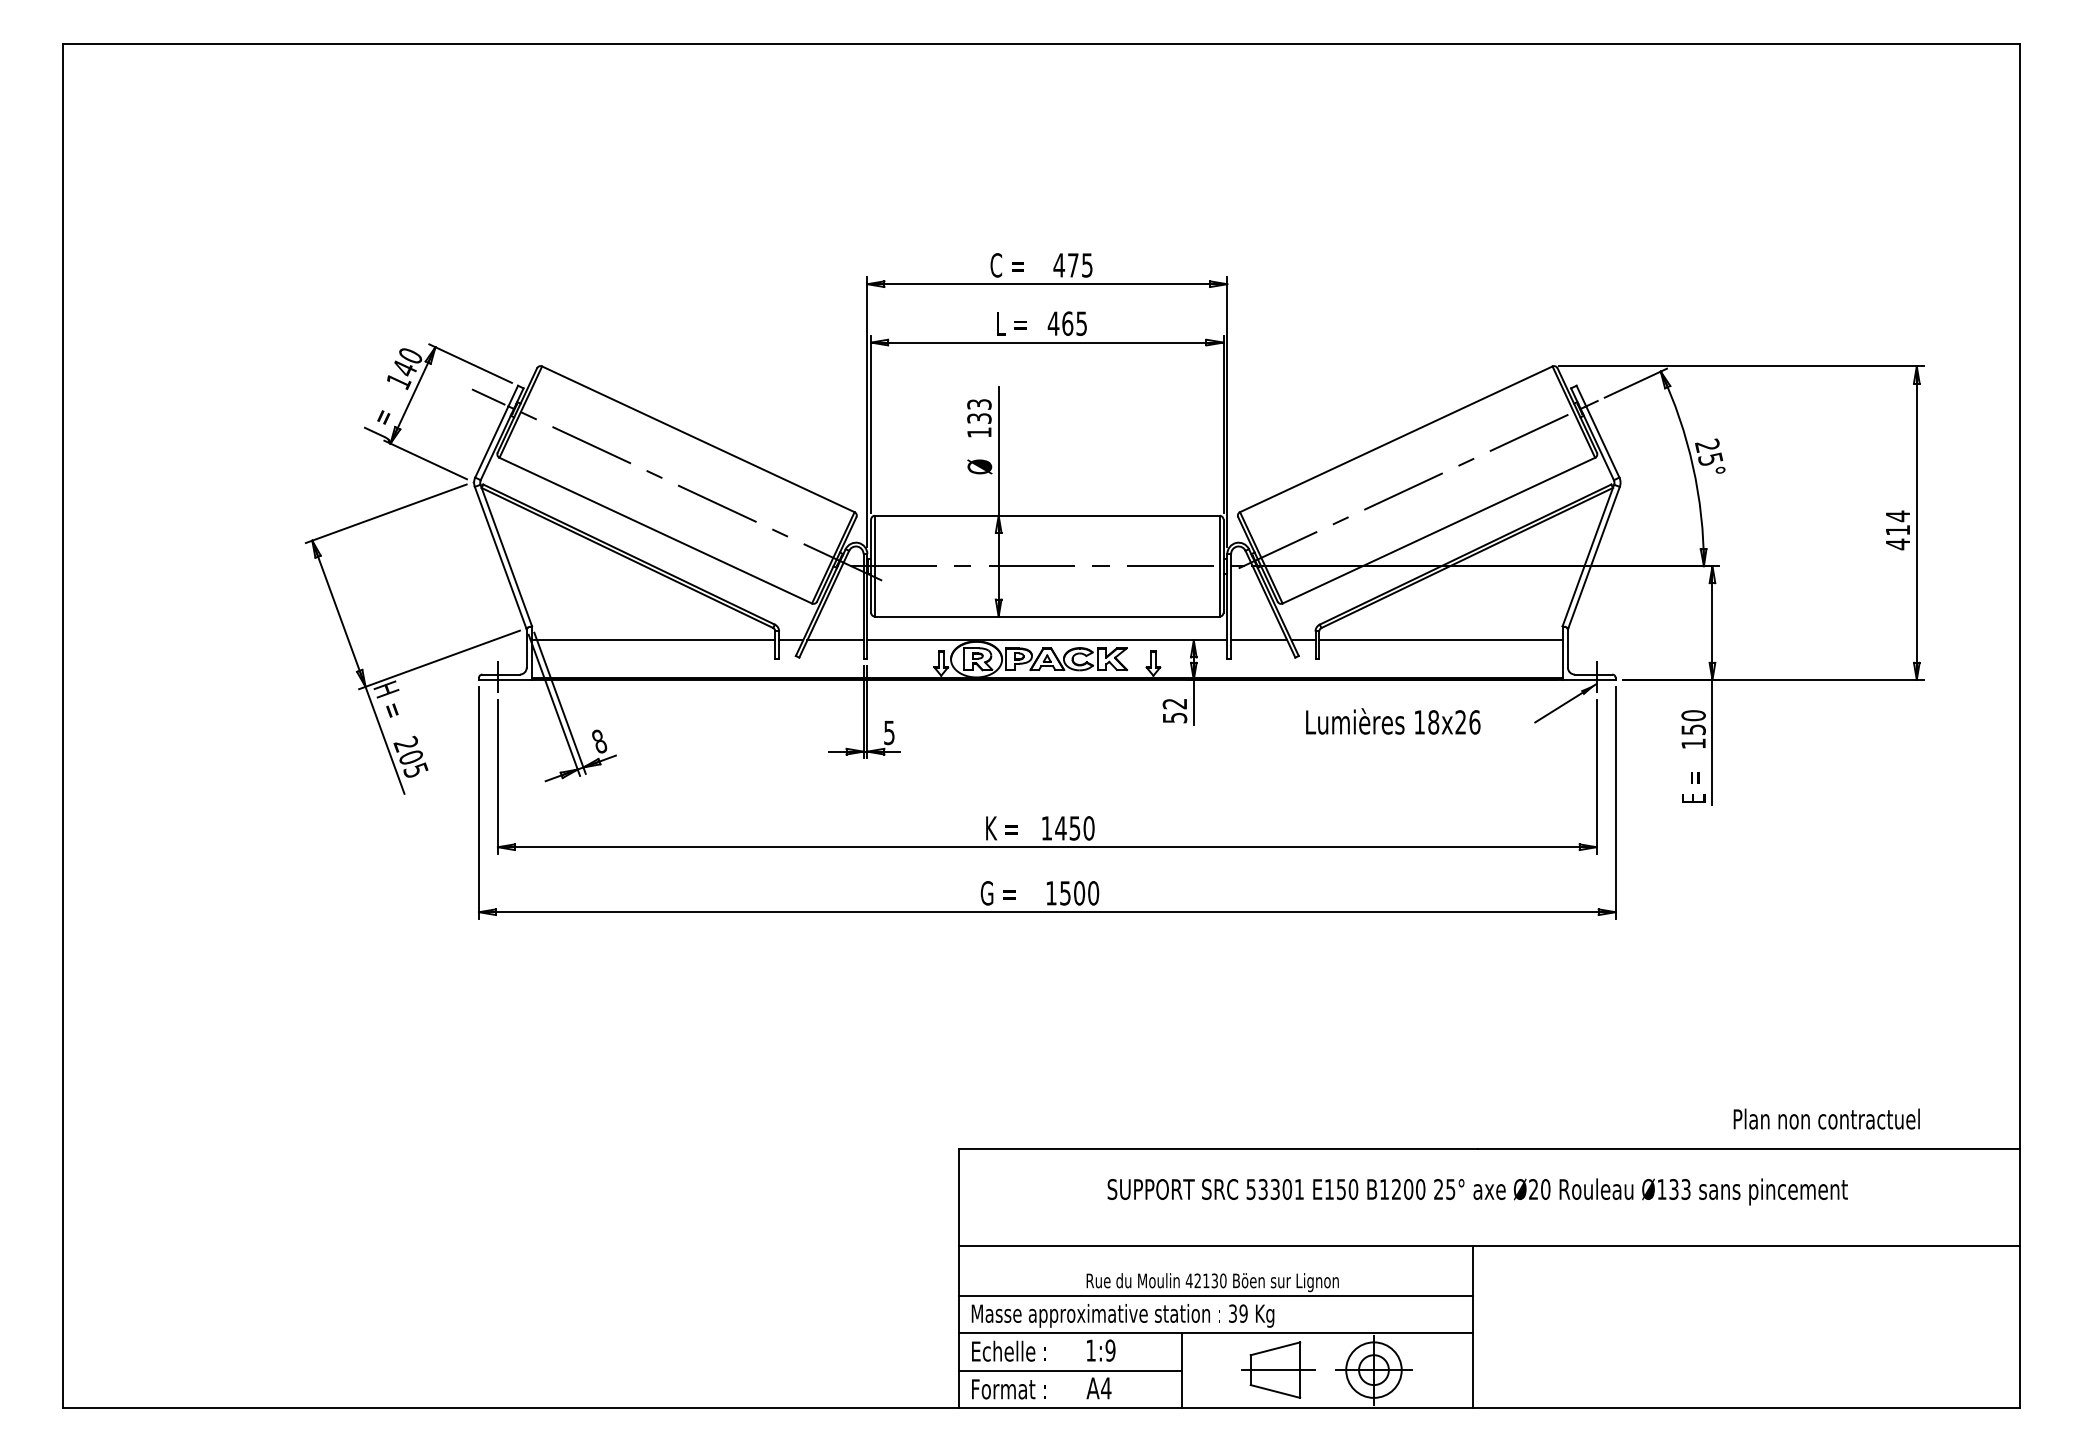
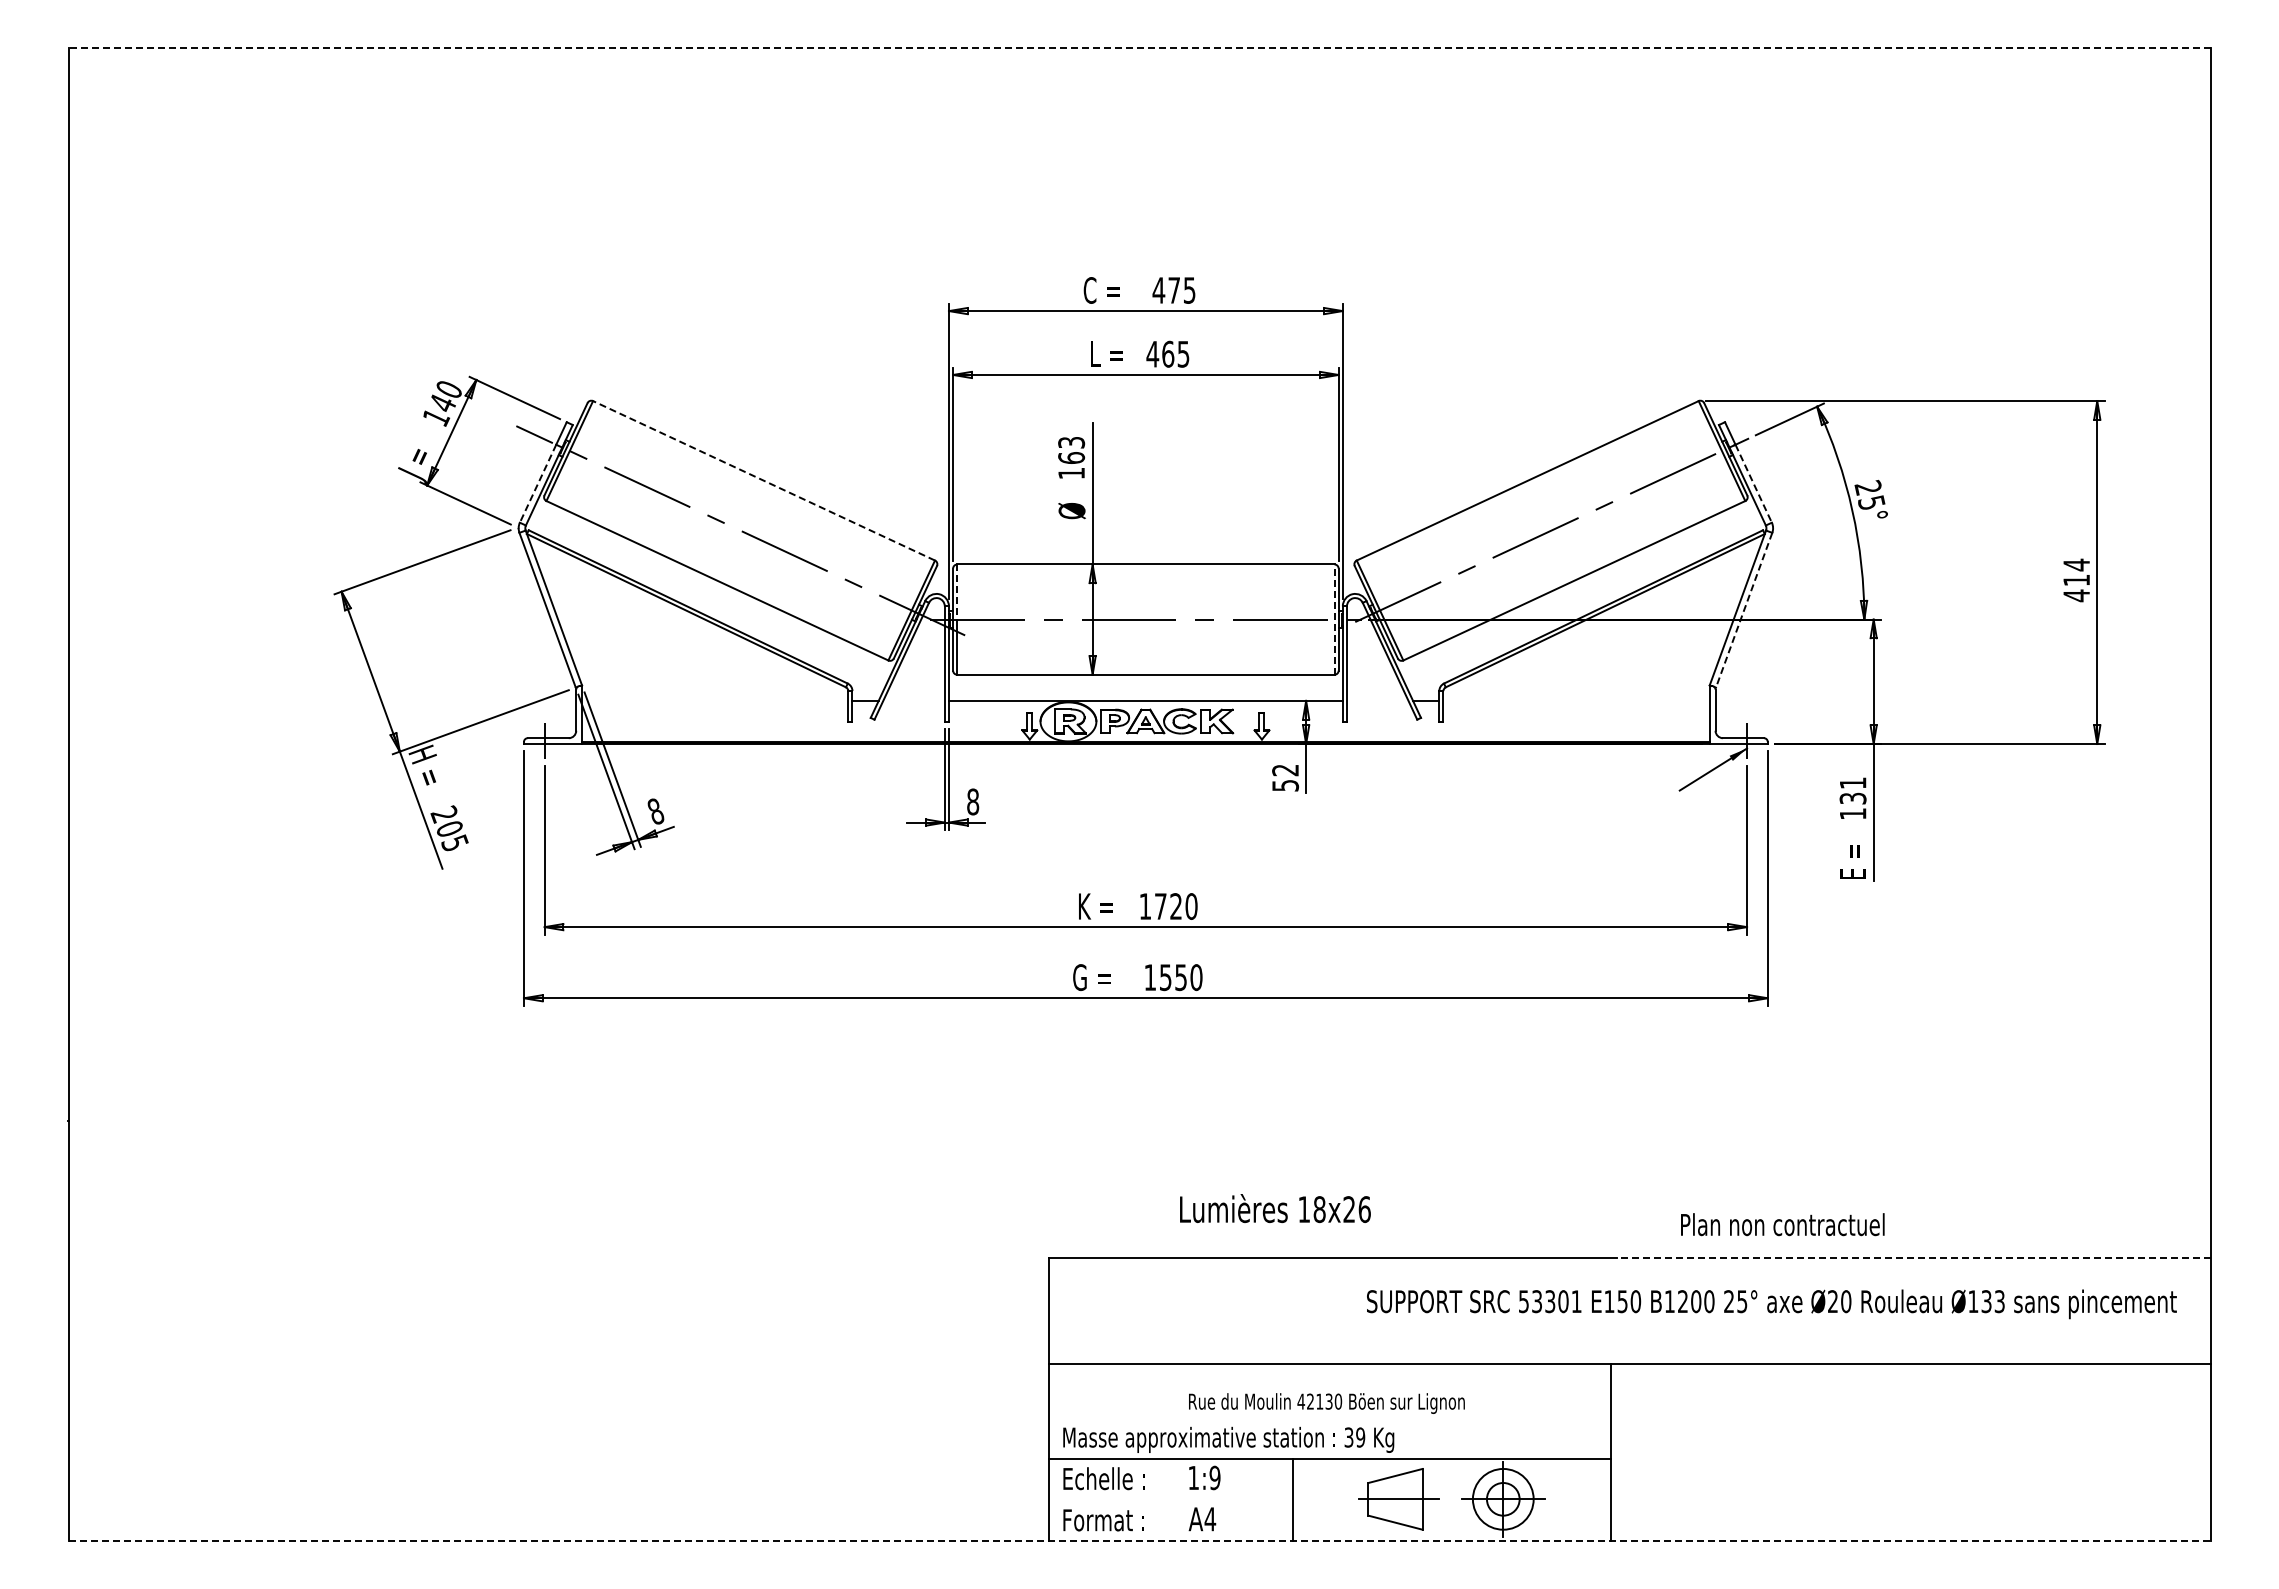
line: (1041, 43) -> (1139, 47), solid -> dashed
text: (979, 418) -> (1071, 457), 133 -> 163
line: (698, 439) -> (764, 480), solid -> dashed
line: (491, 442) -> (537, 484), solid -> dashed
line: (1602, 442) -> (1753, 484), solid -> dashed
line: (875, 541) -> (957, 592), solid -> dashed
line: (1593, 557) -> (1743, 610), solid -> dashed
line: (1219, 566) -> (1334, 619), solid -> dashed
line: (654, 640) -> (715, 700), removed
line: (834, 640) -> (913, 700), removed
line: (1259, 640) -> (1377, 700), removed
line: (1440, 640) -> (1576, 700), removed
text: (1393, 721) -> (1275, 1208), moved
text: (1693, 722) -> (1852, 790), 150 -> 131
text: (889, 732) -> (973, 801), 5 -> 8
text: (1067, 828) -> (1167, 906), 1450 -> 1720
text: (1079, 893) -> (1181, 977), 1500 -> 1550
text: (1826, 1118) -> (1782, 1224), moved
line: (1748, 1149) -> (1913, 1257), solid -> dashed
text: (1477, 1192) -> (1771, 1304), moved
line: (1216, 1296) -> (1330, 1418), removed
line: (1069, 1371) -> (1170, 1500), removed
line: (1041, 1408) -> (1139, 1541), solid -> dashed

